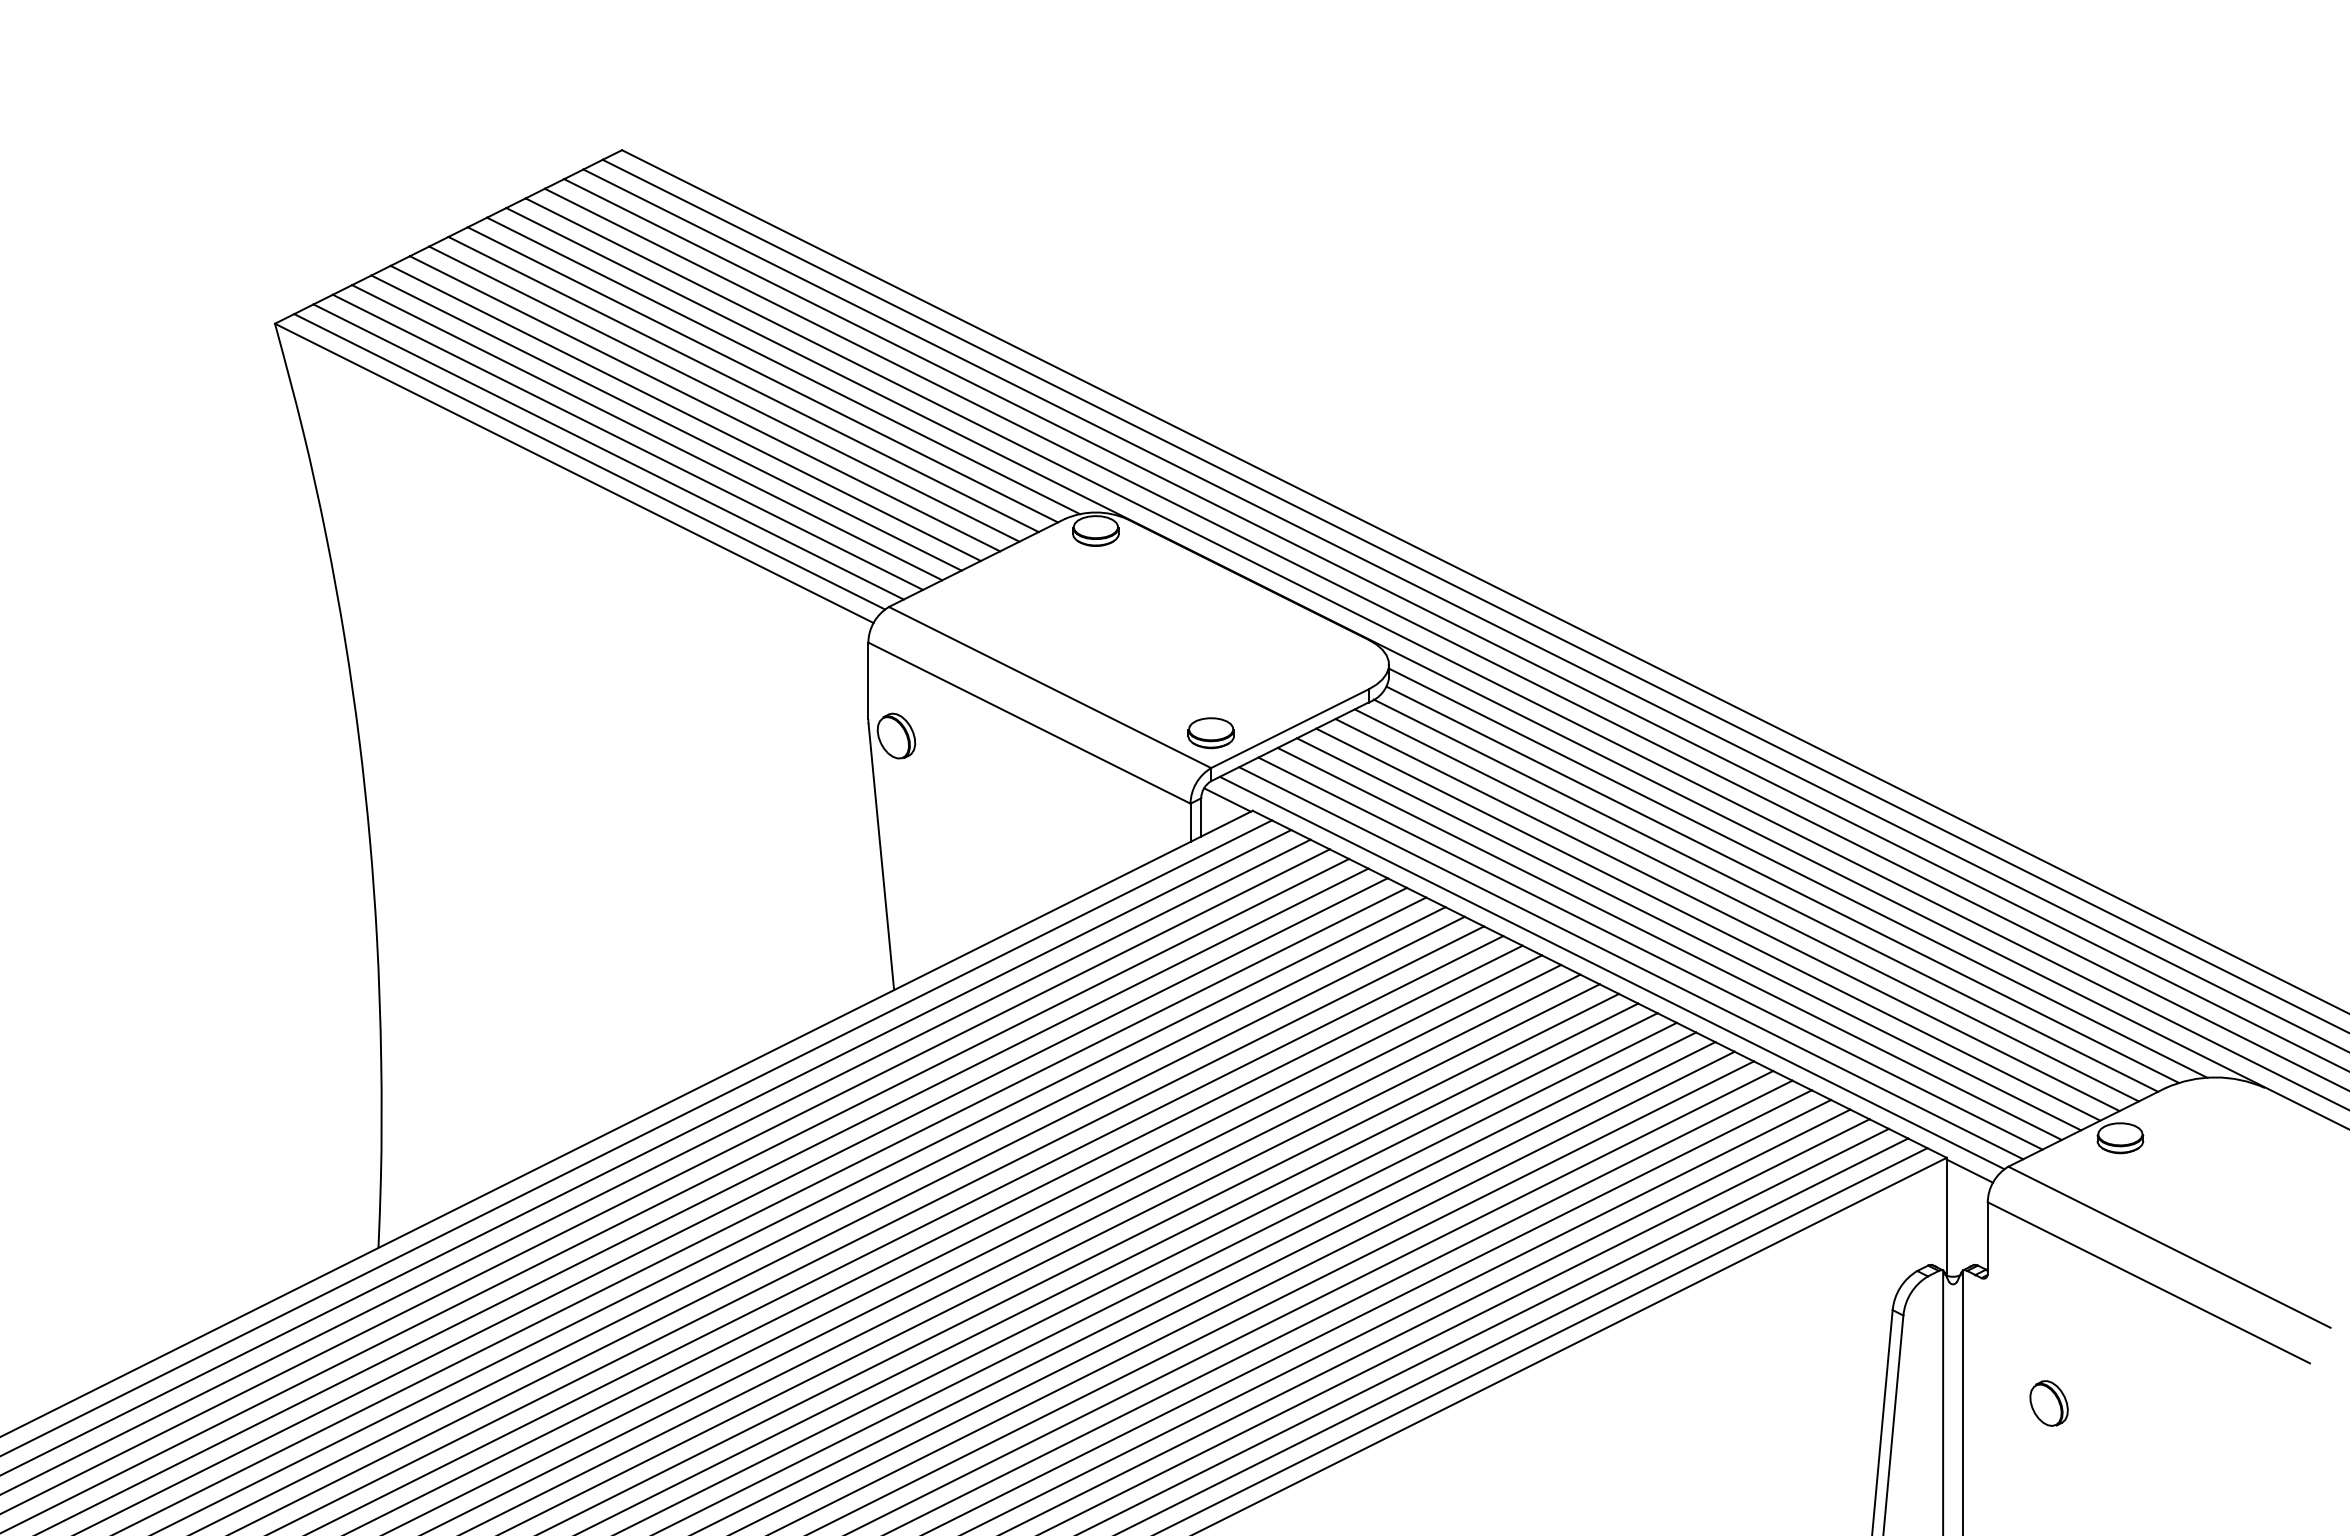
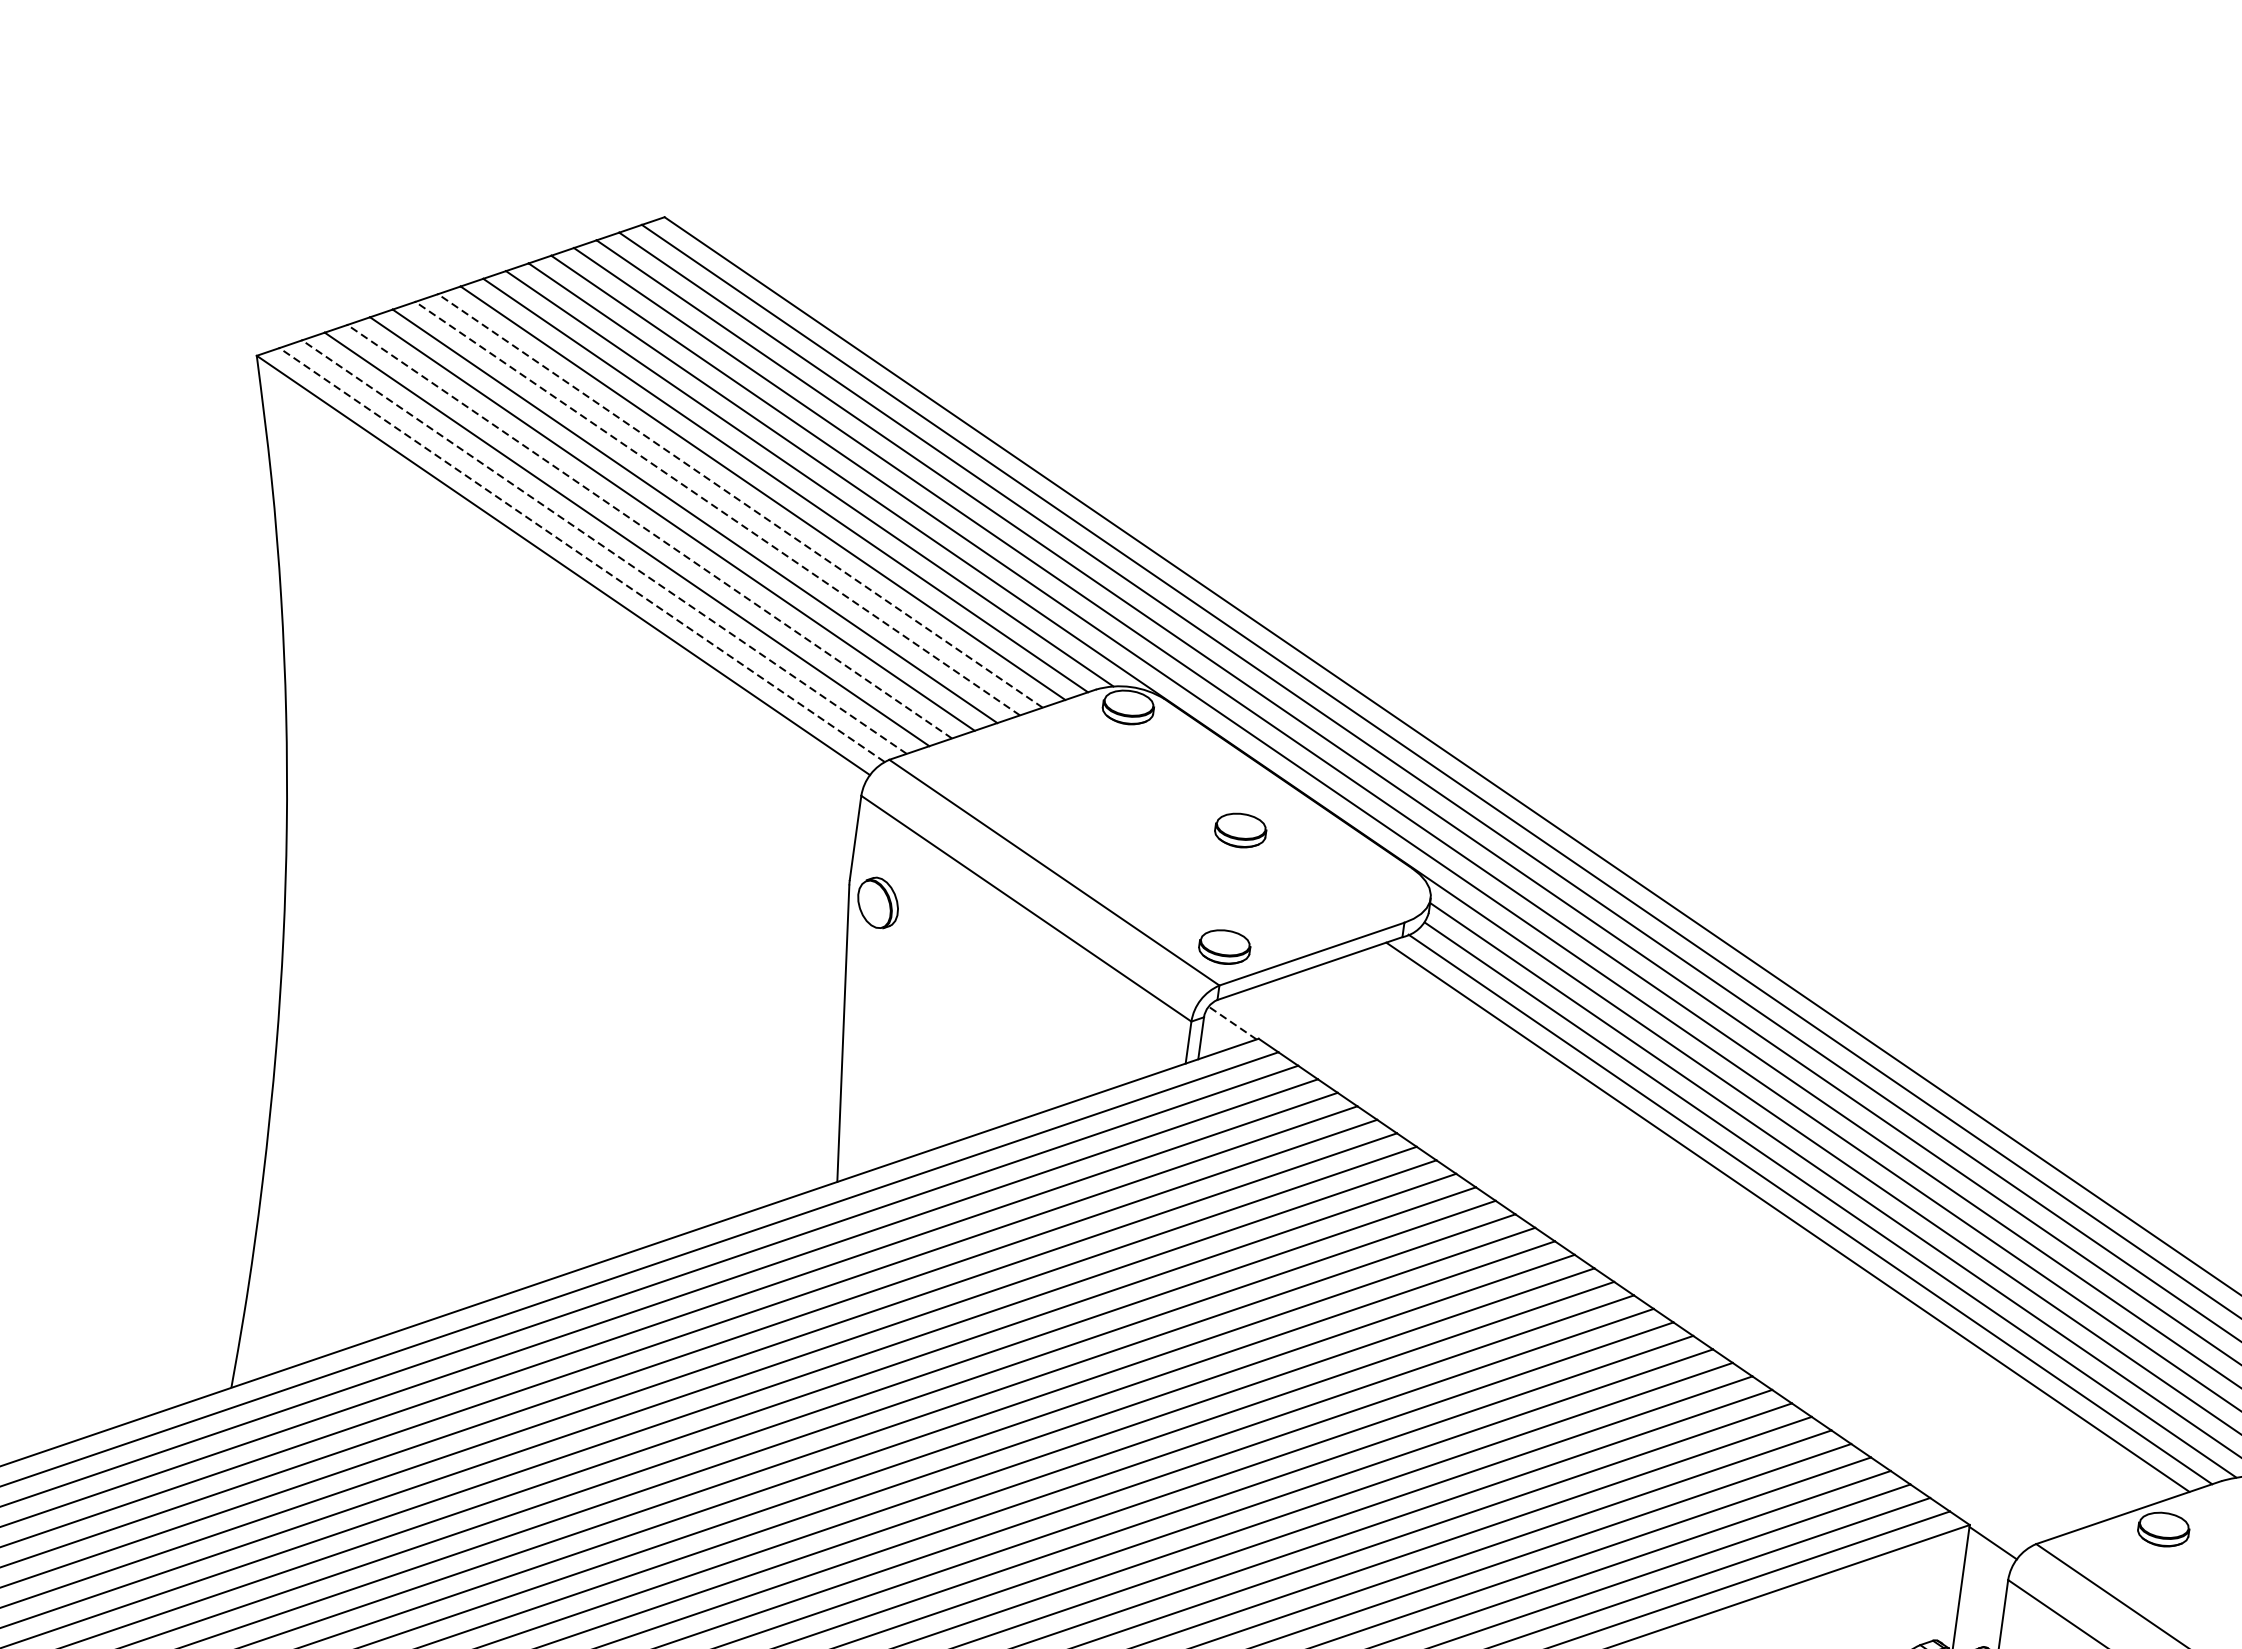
line: (724, 394) -> (740, 501), solid -> dashed
line: (705, 403) -> (718, 508), solid -> dashed
line: (647, 432) -> (650, 531), solid -> dashed
line: (608, 451) -> (604, 546), solid -> dashed
line: (589, 461) -> (581, 554), solid -> dashed
part: (1210, 627) -> (1239, 830), added
line: (1227, 799) -> (1232, 1022), solid -> dashed
line: (1727, 915) -> (1765, 1225), removed
line: (1708, 924) -> (1742, 1232), removed
line: (1688, 934) -> (1719, 1240), removed
line: (1669, 943) -> (1697, 1247), removed
line: (1650, 953) -> (1674, 1255), removed
line: (1631, 963) -> (1652, 1263), removed
line: (1611, 972) -> (1628, 1270), removed

